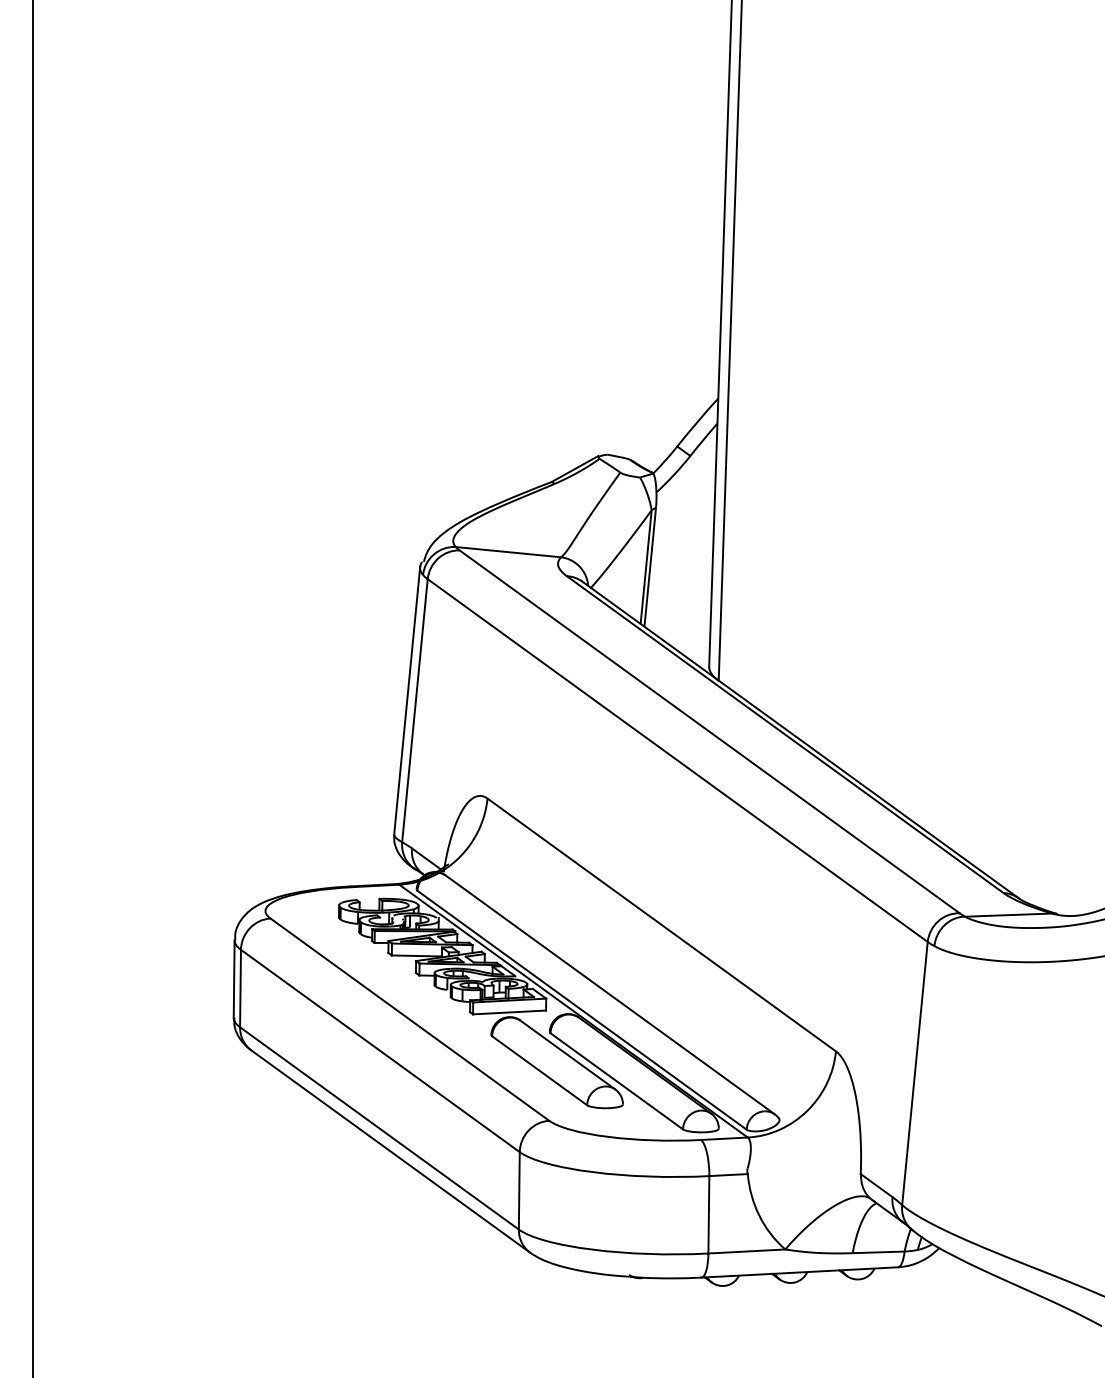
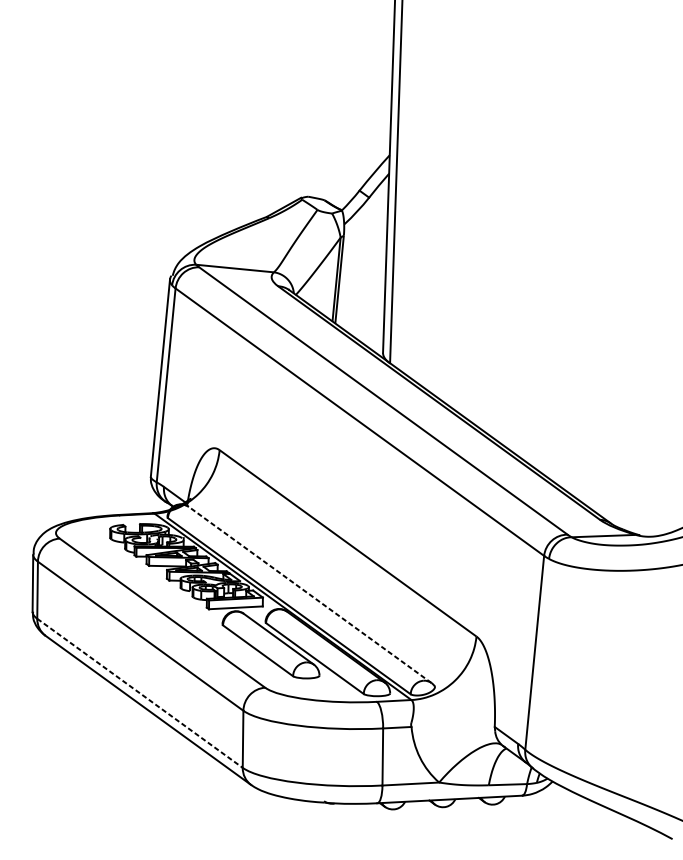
line: (609, 994) -> (309, 594), solid -> dashed
line: (379, 1128) -> (140, 693), solid -> dashed

